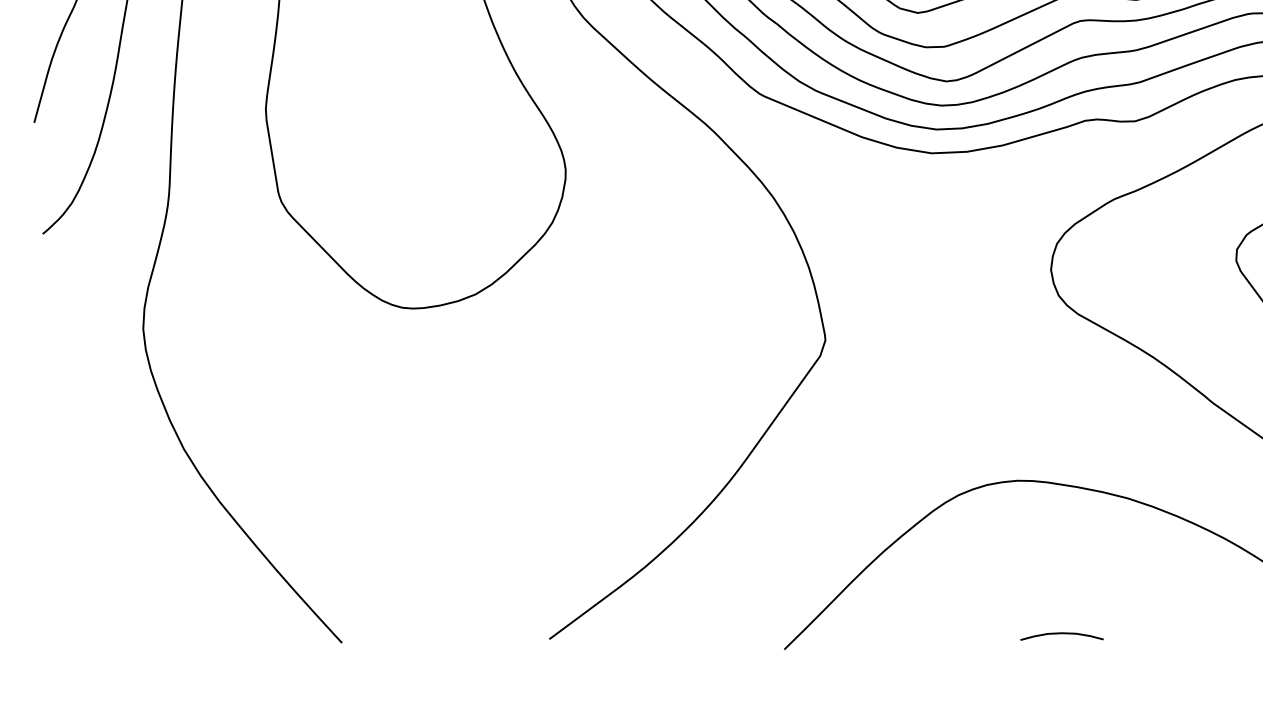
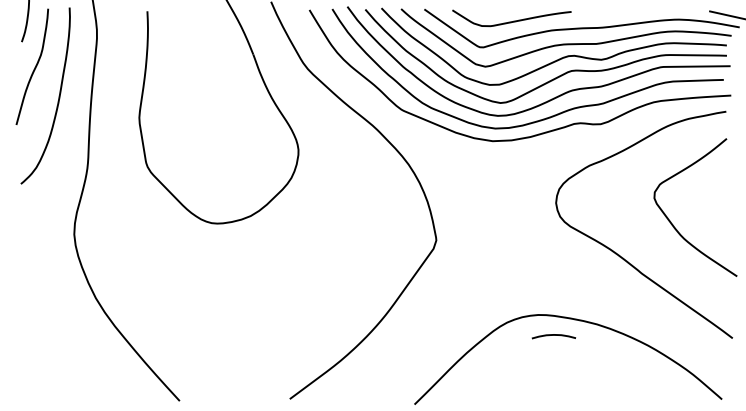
curve: (1061, 634) -> (553, 335), moved

